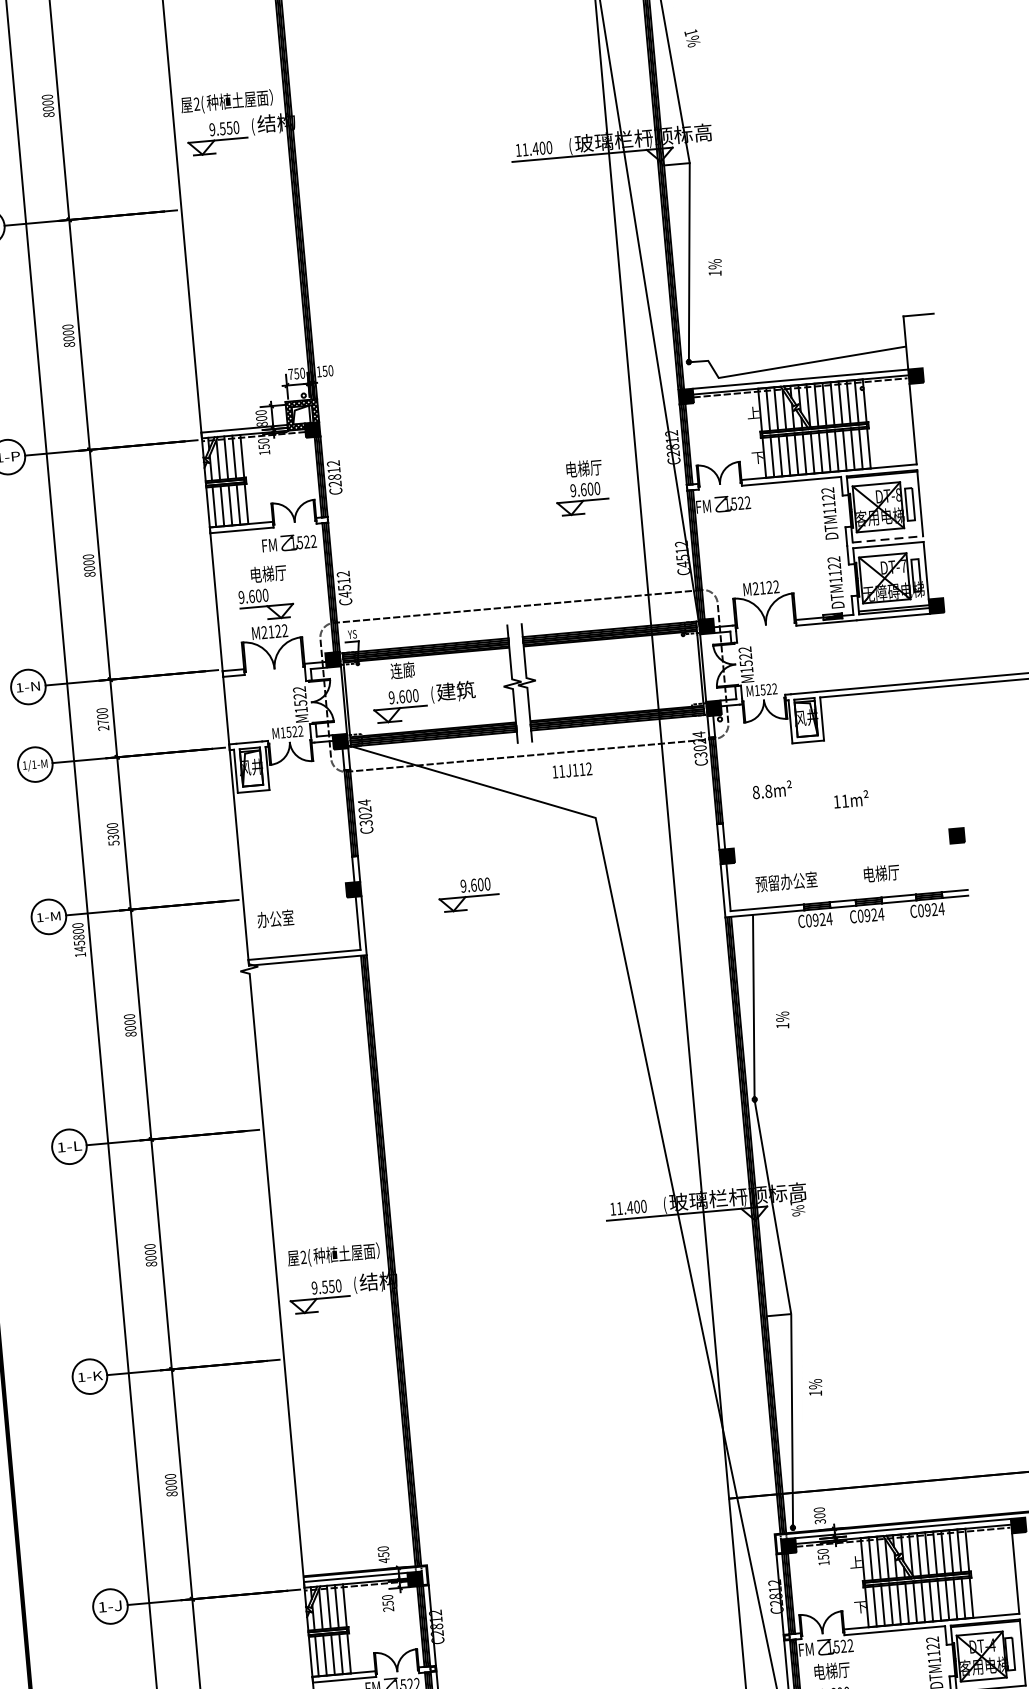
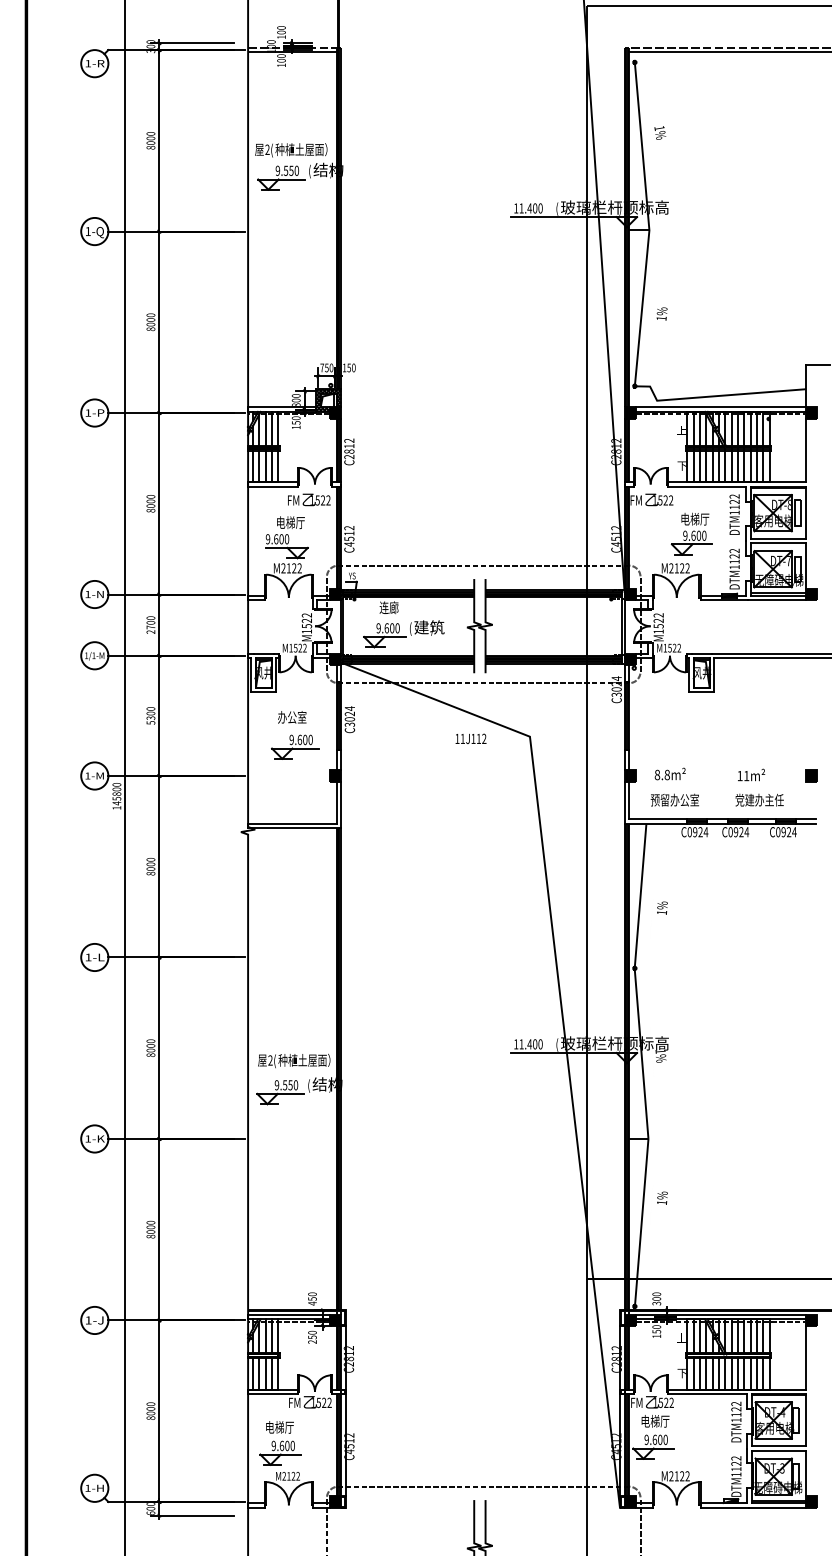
part: (580, 487) -> (691, 533), moved
line: (888, 538) -> (778, 538), dashed -> solid
text: (571, 770) -> (470, 738), moved
text: (771, 789) -> (669, 773), moved
text: (851, 798) -> (751, 774), moved
text: (893, 871) -> (759, 799), 电梯厅 -> 党建办主任
part: (469, 894) -> (295, 746), moved
text: (275, 918) -> (292, 717), moved

